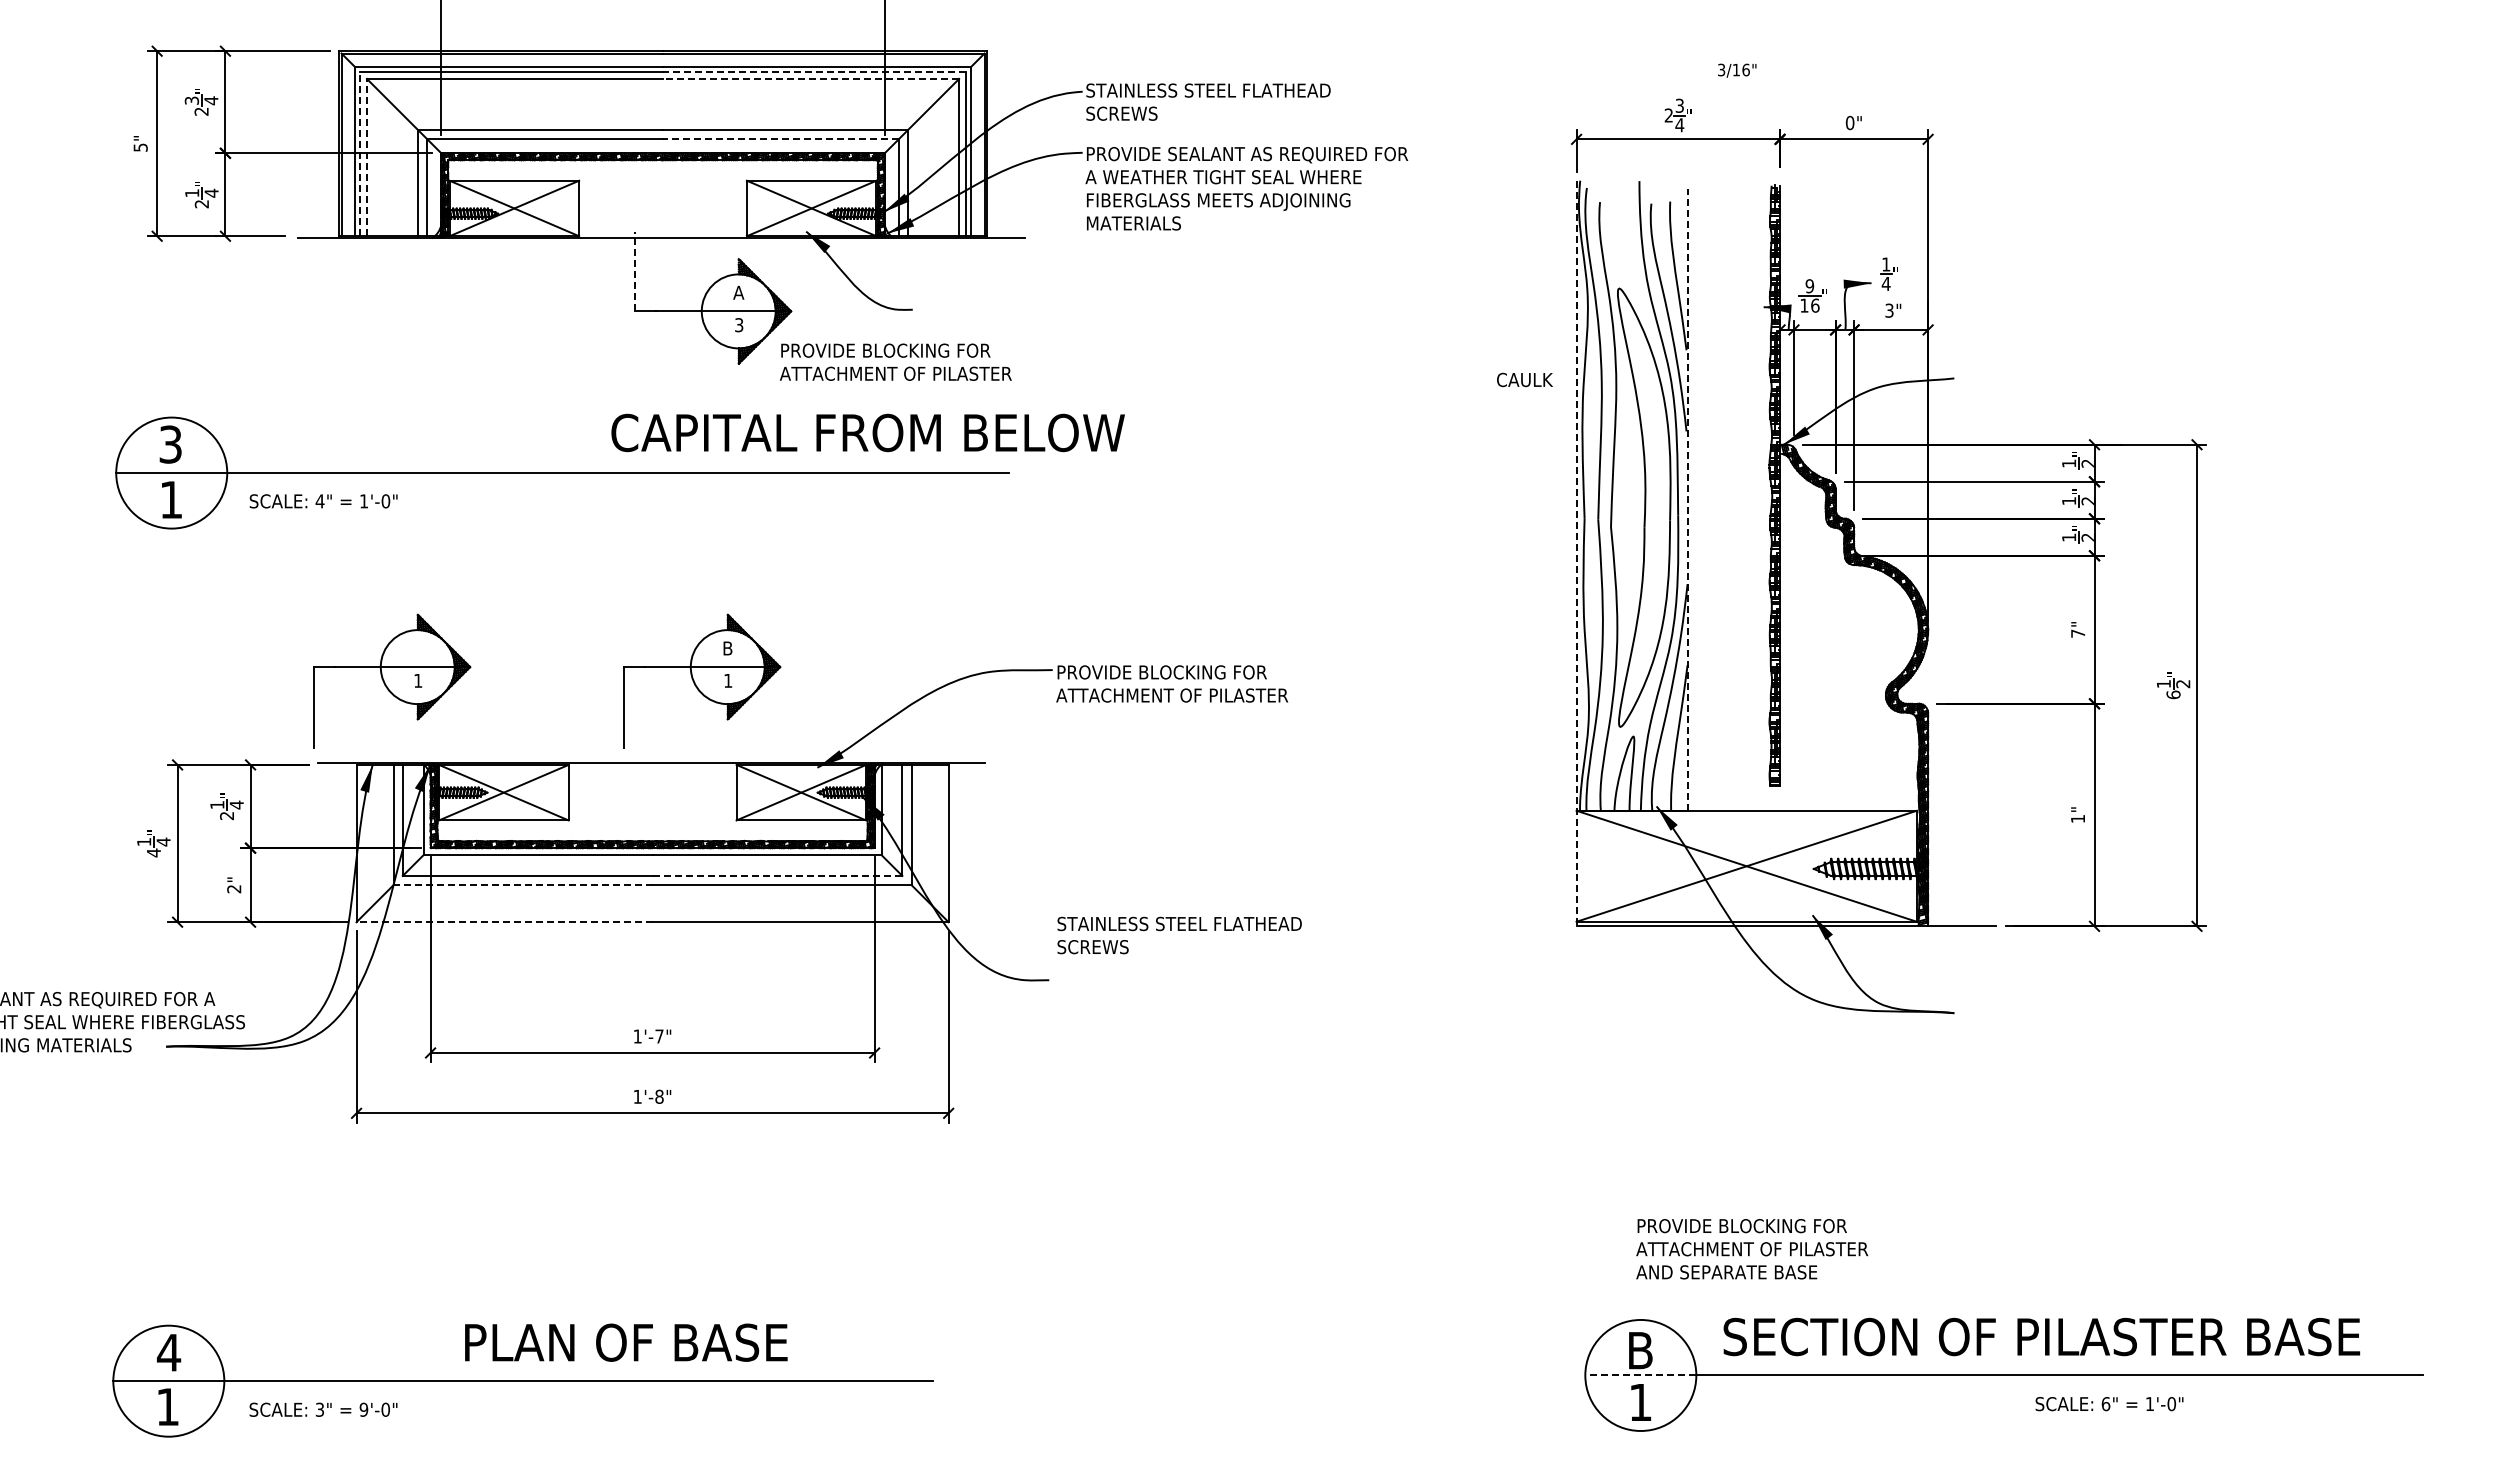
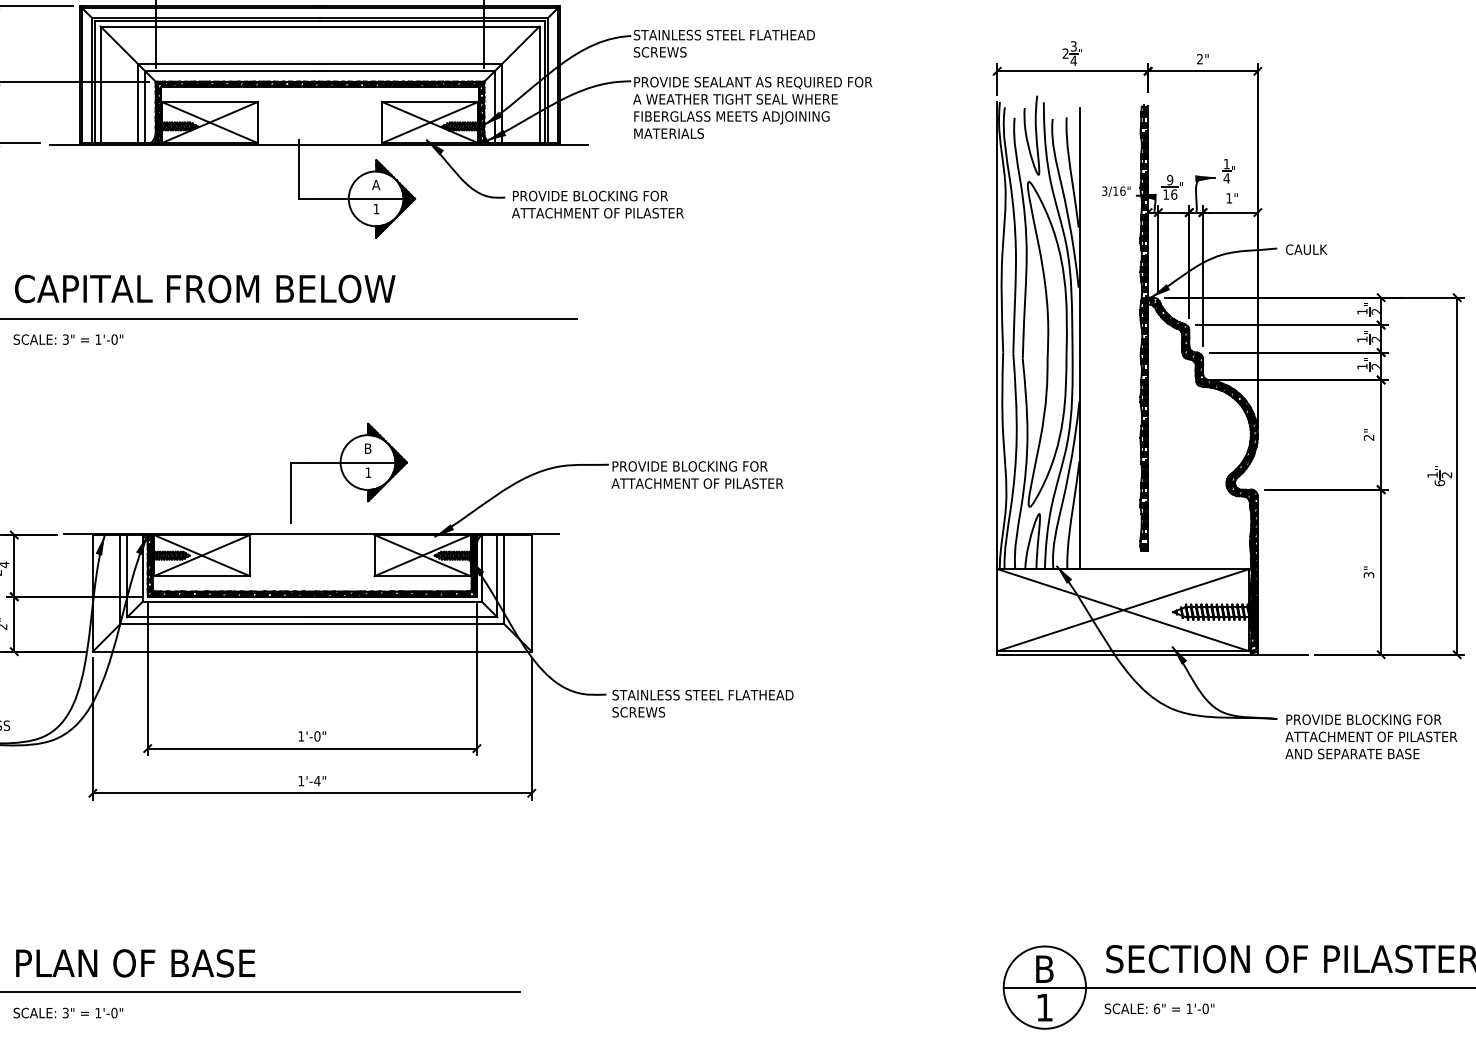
text: (1737, 70) -> (1116, 191), moved
line: (814, 72) -> (432, 21), dashed -> solid
line: (810, 78) -> (429, 26), dashed -> solid
text: (1849, 123) -> (1199, 59), 0" -> 2"
line: (781, 139) -> (407, 71), dashed -> solid
line: (360, 153) -> (95, 81), dashed -> solid
line: (367, 157) -> (100, 84), dashed -> solid
curve: (1628, 225) -> (1035, 135), added
line: (634, 271) -> (298, 169), dashed -> solid
text: (1889, 310) -> (1229, 198), 3" -> 1"
text: (739, 325) -> (376, 209), 3 -> 1
text: (895, 361) -> (597, 204), moved
text: (1524, 379) -> (1306, 249), moved
text: (867, 432) -> (204, 288), moved
line: (1687, 499) -> (1079, 338), dashed -> solid
text: (319, 501) -> (65, 339), 4" -> 3"
line: (1576, 553) -> (997, 378), dashed -> solid
text: (2078, 633) -> (1369, 437), 7" -> 2"
part: (392, 680) -> (119, 472), removed
text: (2077, 819) -> (1368, 575), 1" -> 3"
line: (777, 875) -> (404, 617), dashed -> solid
line: (523, 885) -> (216, 624), dashed -> solid
line: (504, 922) -> (202, 651), dashed -> solid
text: (1179, 935) -> (702, 703), moved
text: (659, 1036) -> (317, 736), 1'-7" -> 1'-0"
text: (659, 1096) -> (317, 780), 1'-8" -> 1'-4"
text: (1752, 1249) -> (1371, 737), moved
text: (626, 1342) -> (135, 963), moved
line: (1640, 1375) -> (1044, 987), dashed -> solid
text: (2109, 1404) -> (1159, 1009), moved
text: (363, 1409) -> (97, 1012), 9'-0" -> 1'-0"

